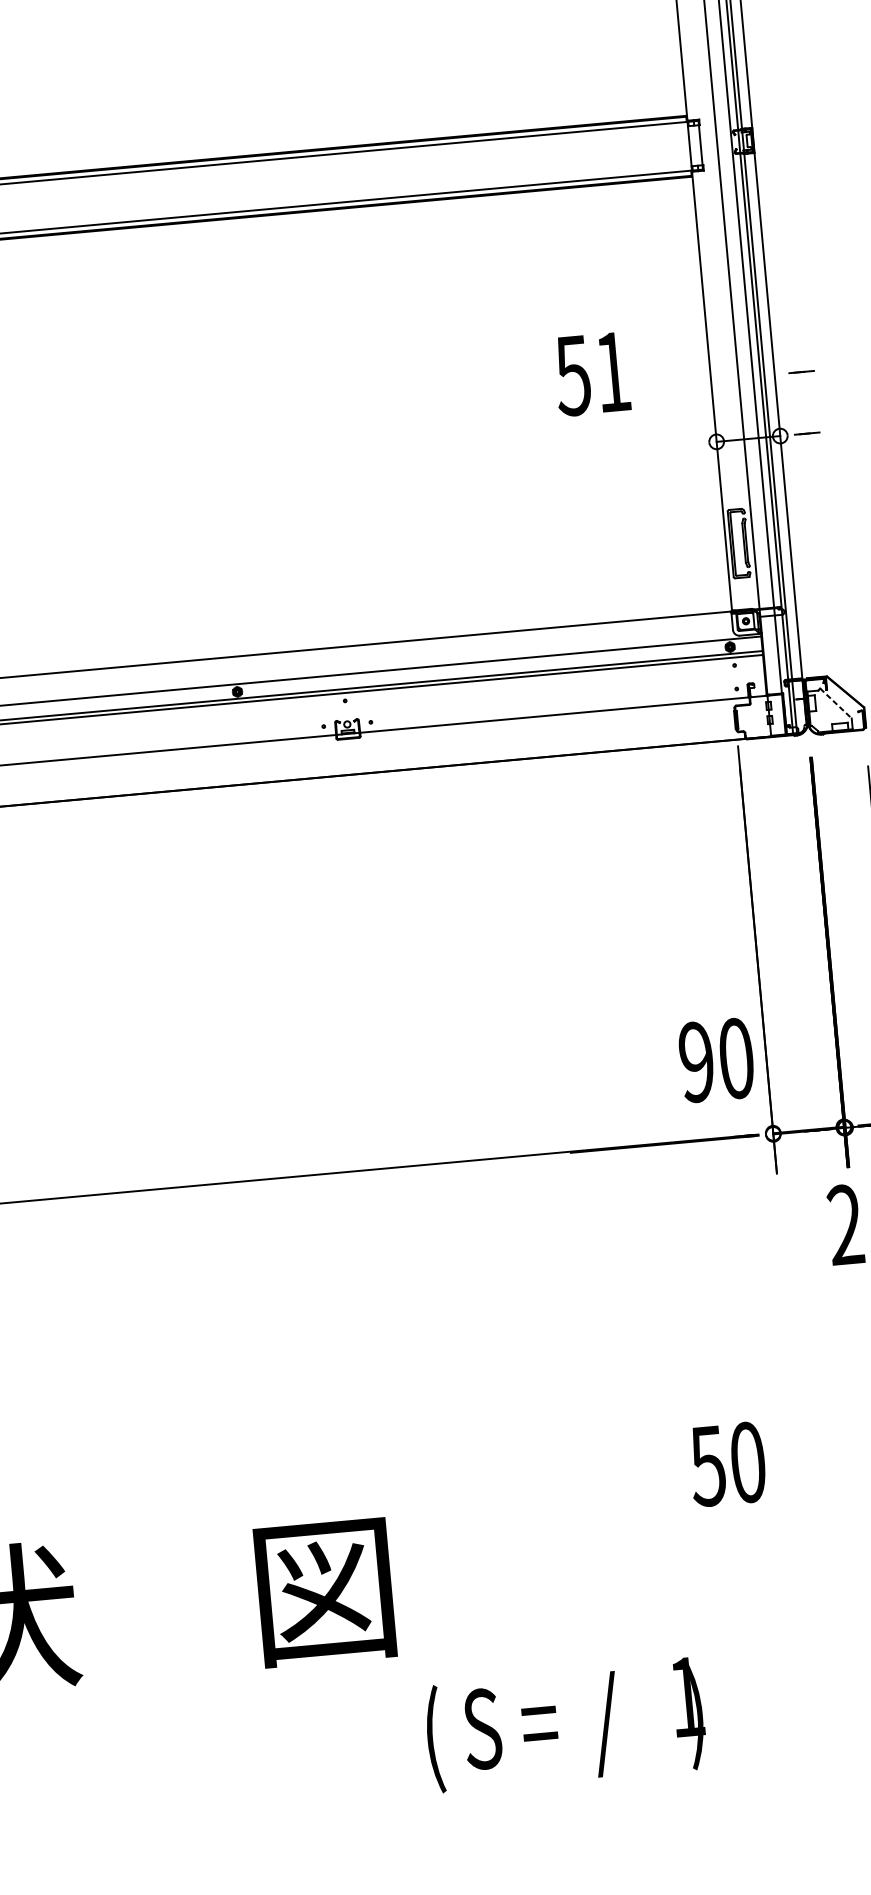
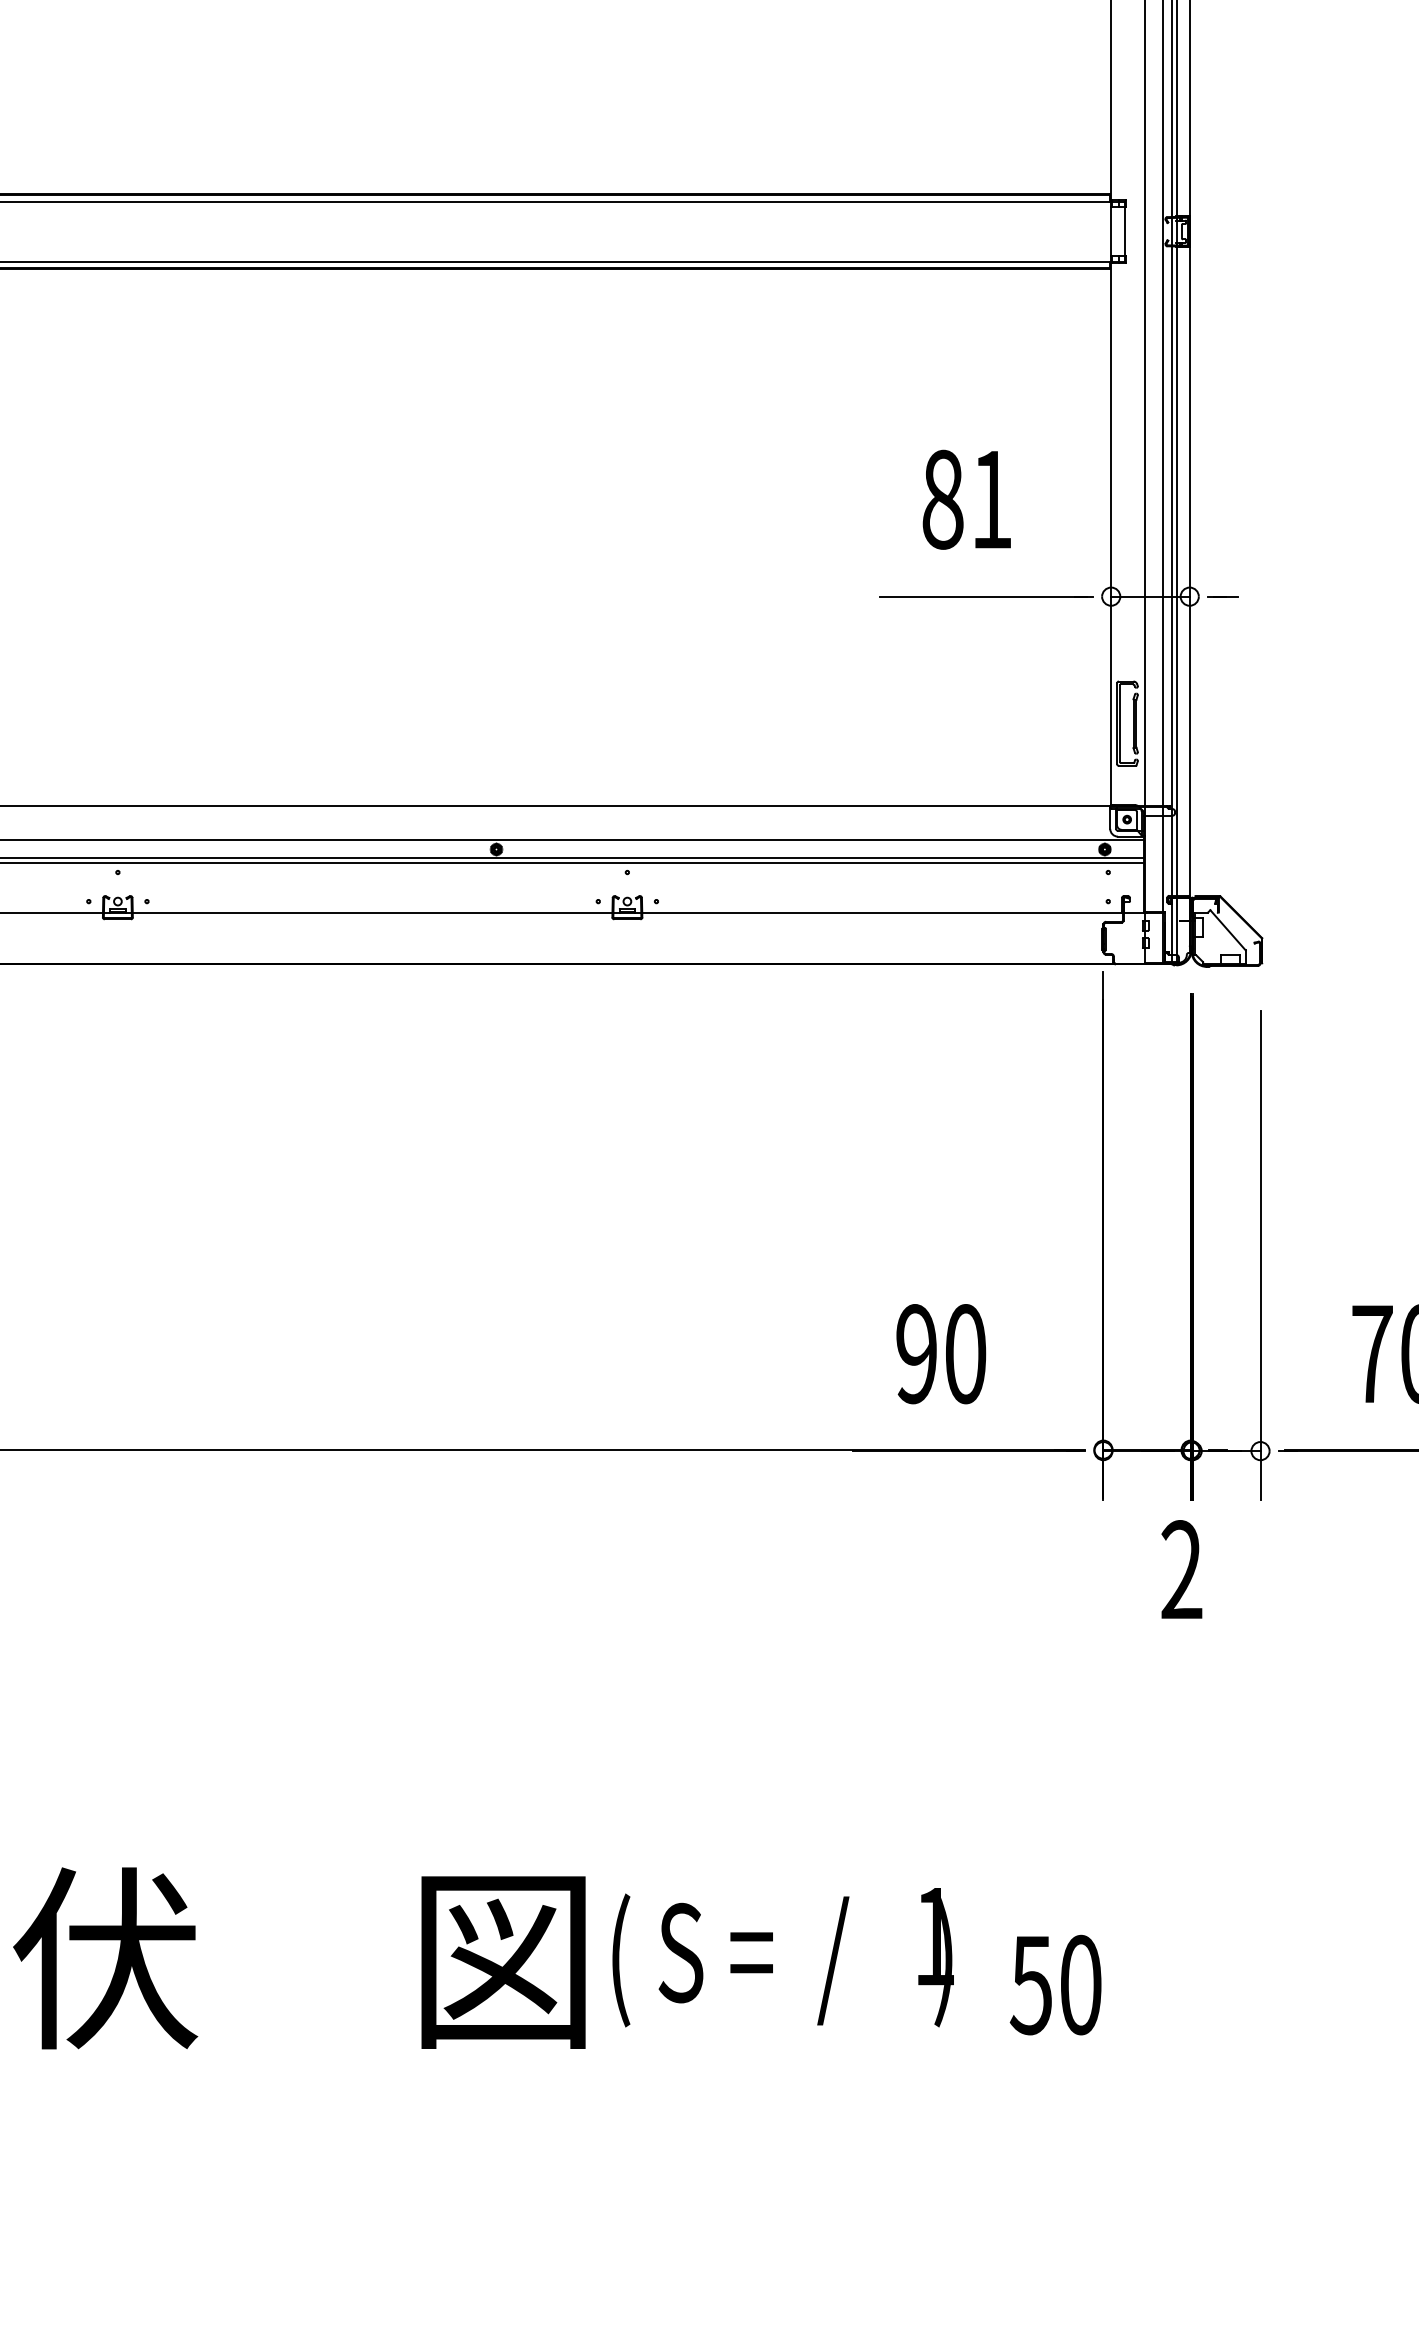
line: (801, 371) -> (1222, 520), removed
text: (572, 375) -> (942, 499), 51 -> 81
line: (615, 450) -> (986, 596), added
line: (836, 703) -> (1228, 930), dashed -> solid
text: (716, 1060) -> (941, 1354), moved
text: (727, 1463) -> (1055, 1984), moved
text: (565, 1725) -> (782, 1957), moved

